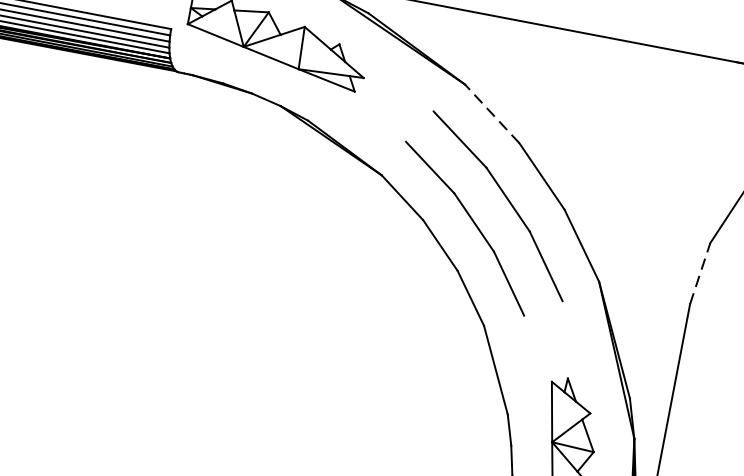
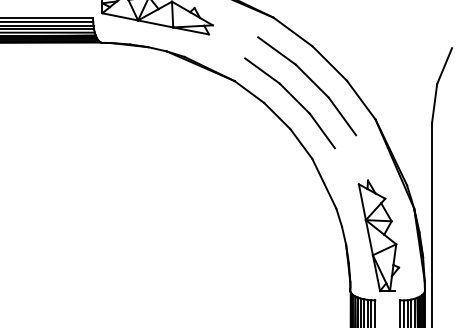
line: (491, 112) -> (292, 31), dashed -> solid
line: (700, 272) -> (434, 102), dashed -> solid

